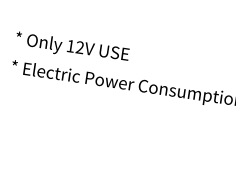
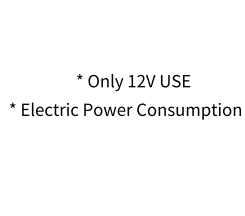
text: (72, 47) -> (133, 82), moved

